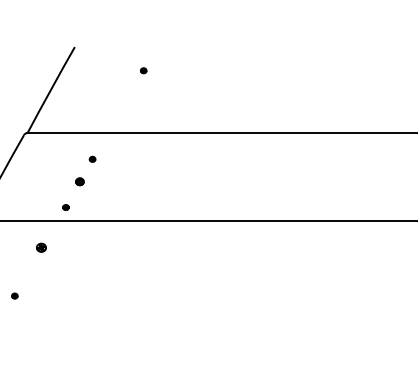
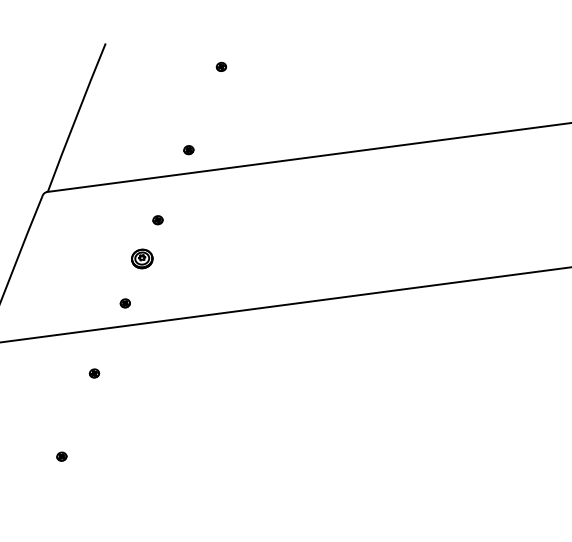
part: (116, 118) -> (187, 149), added
part: (79, 181) -> (141, 258), size x1.67
part: (41, 247) -> (94, 372), size x0.62

